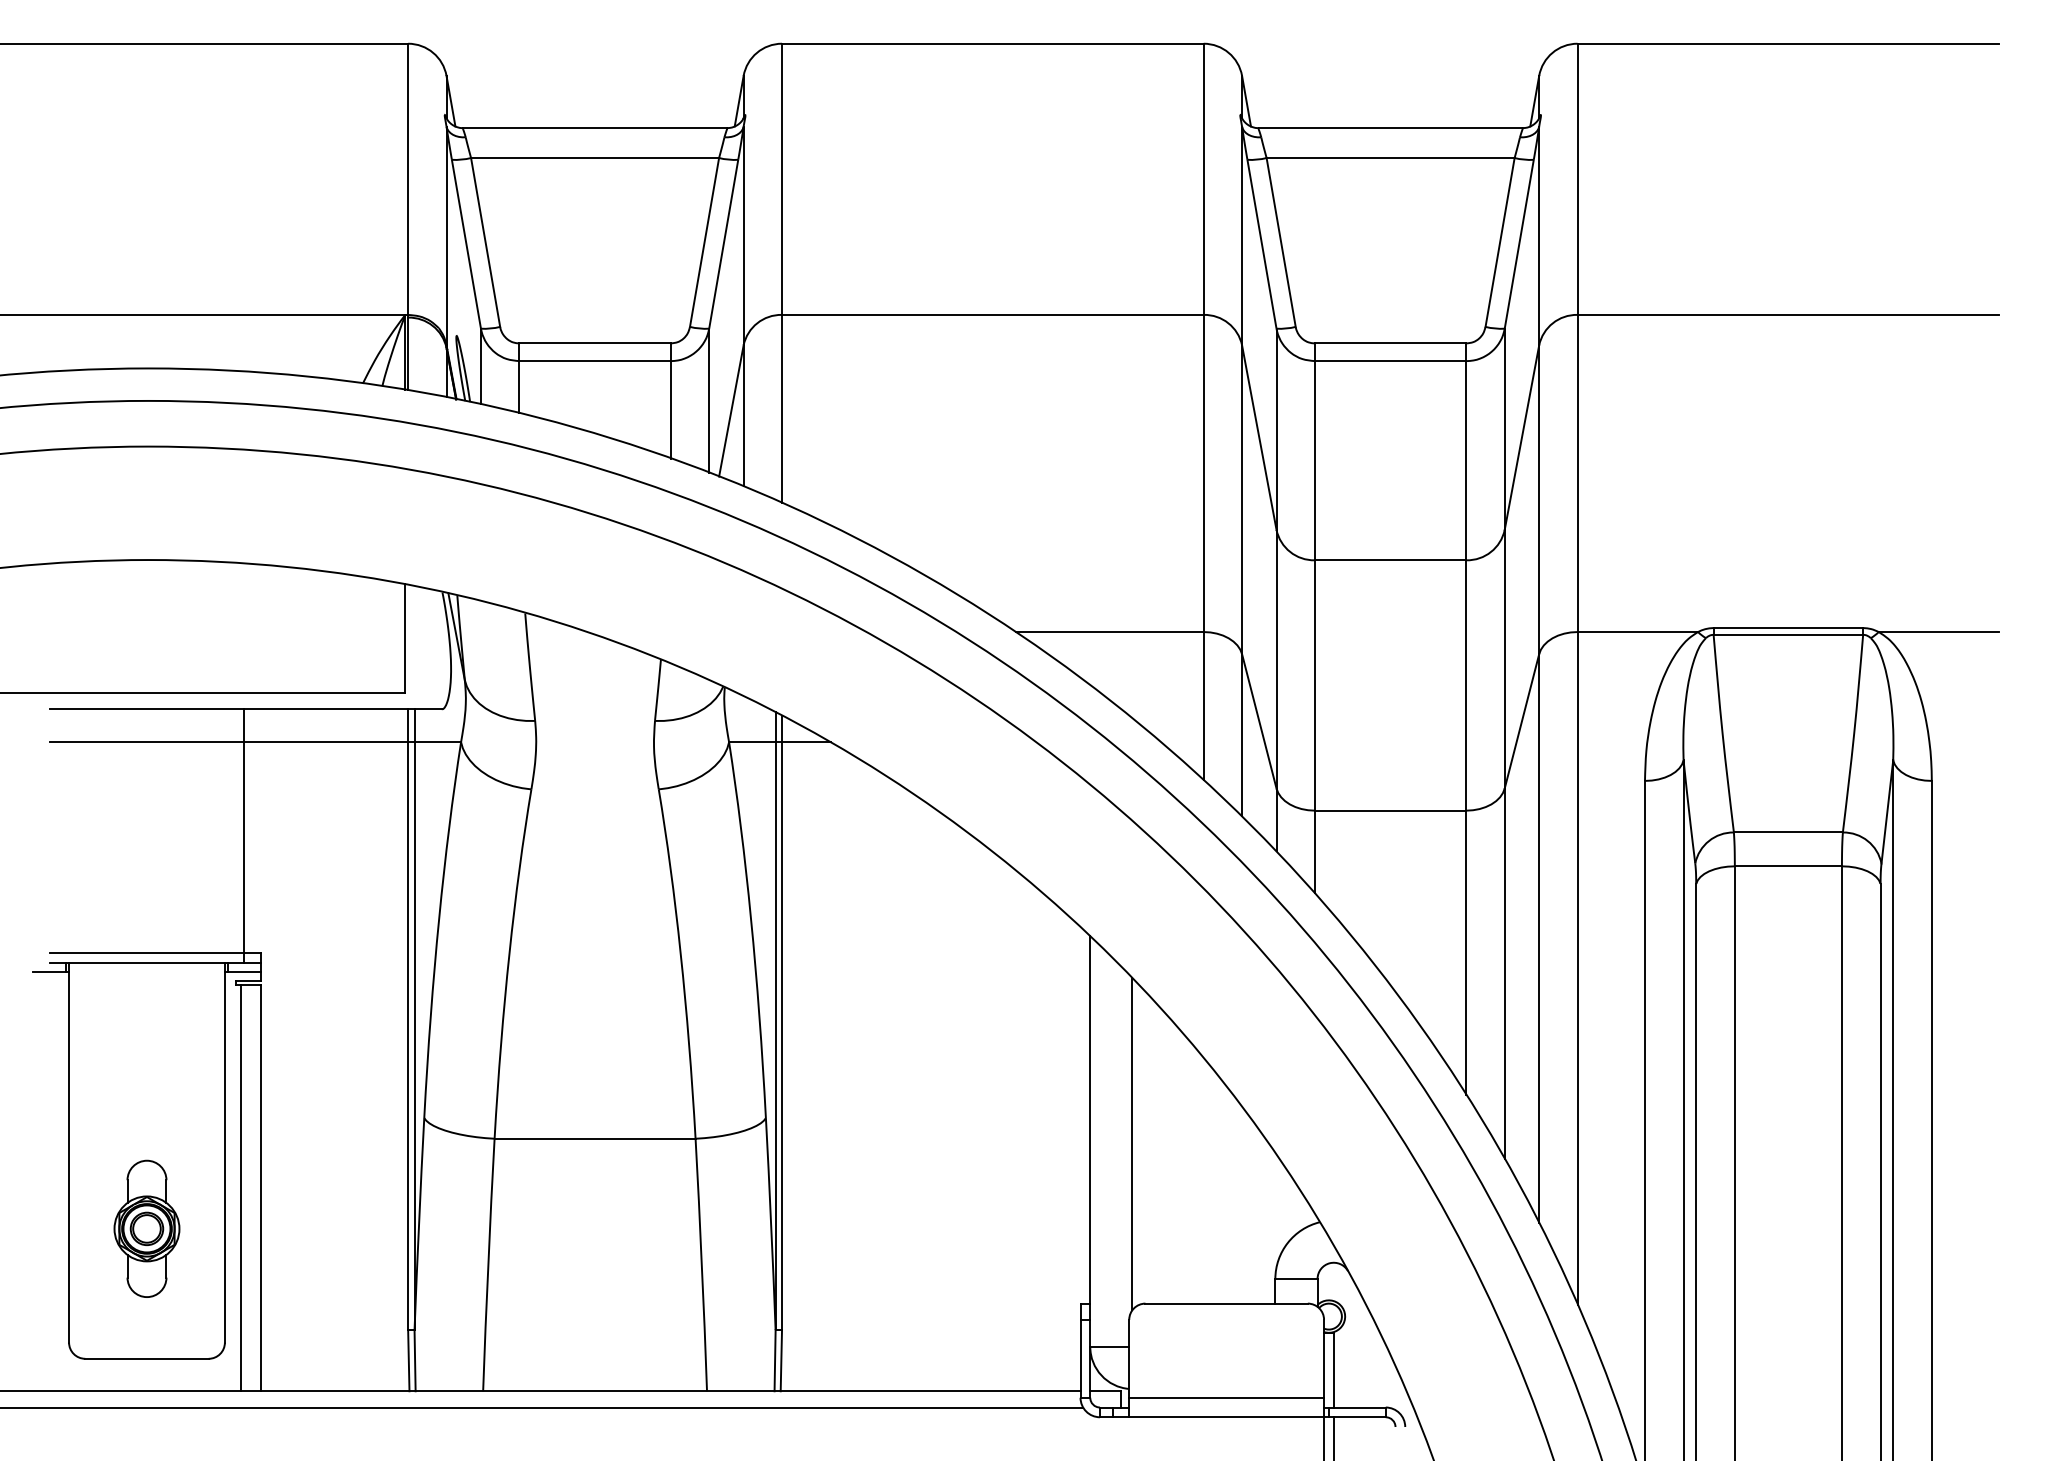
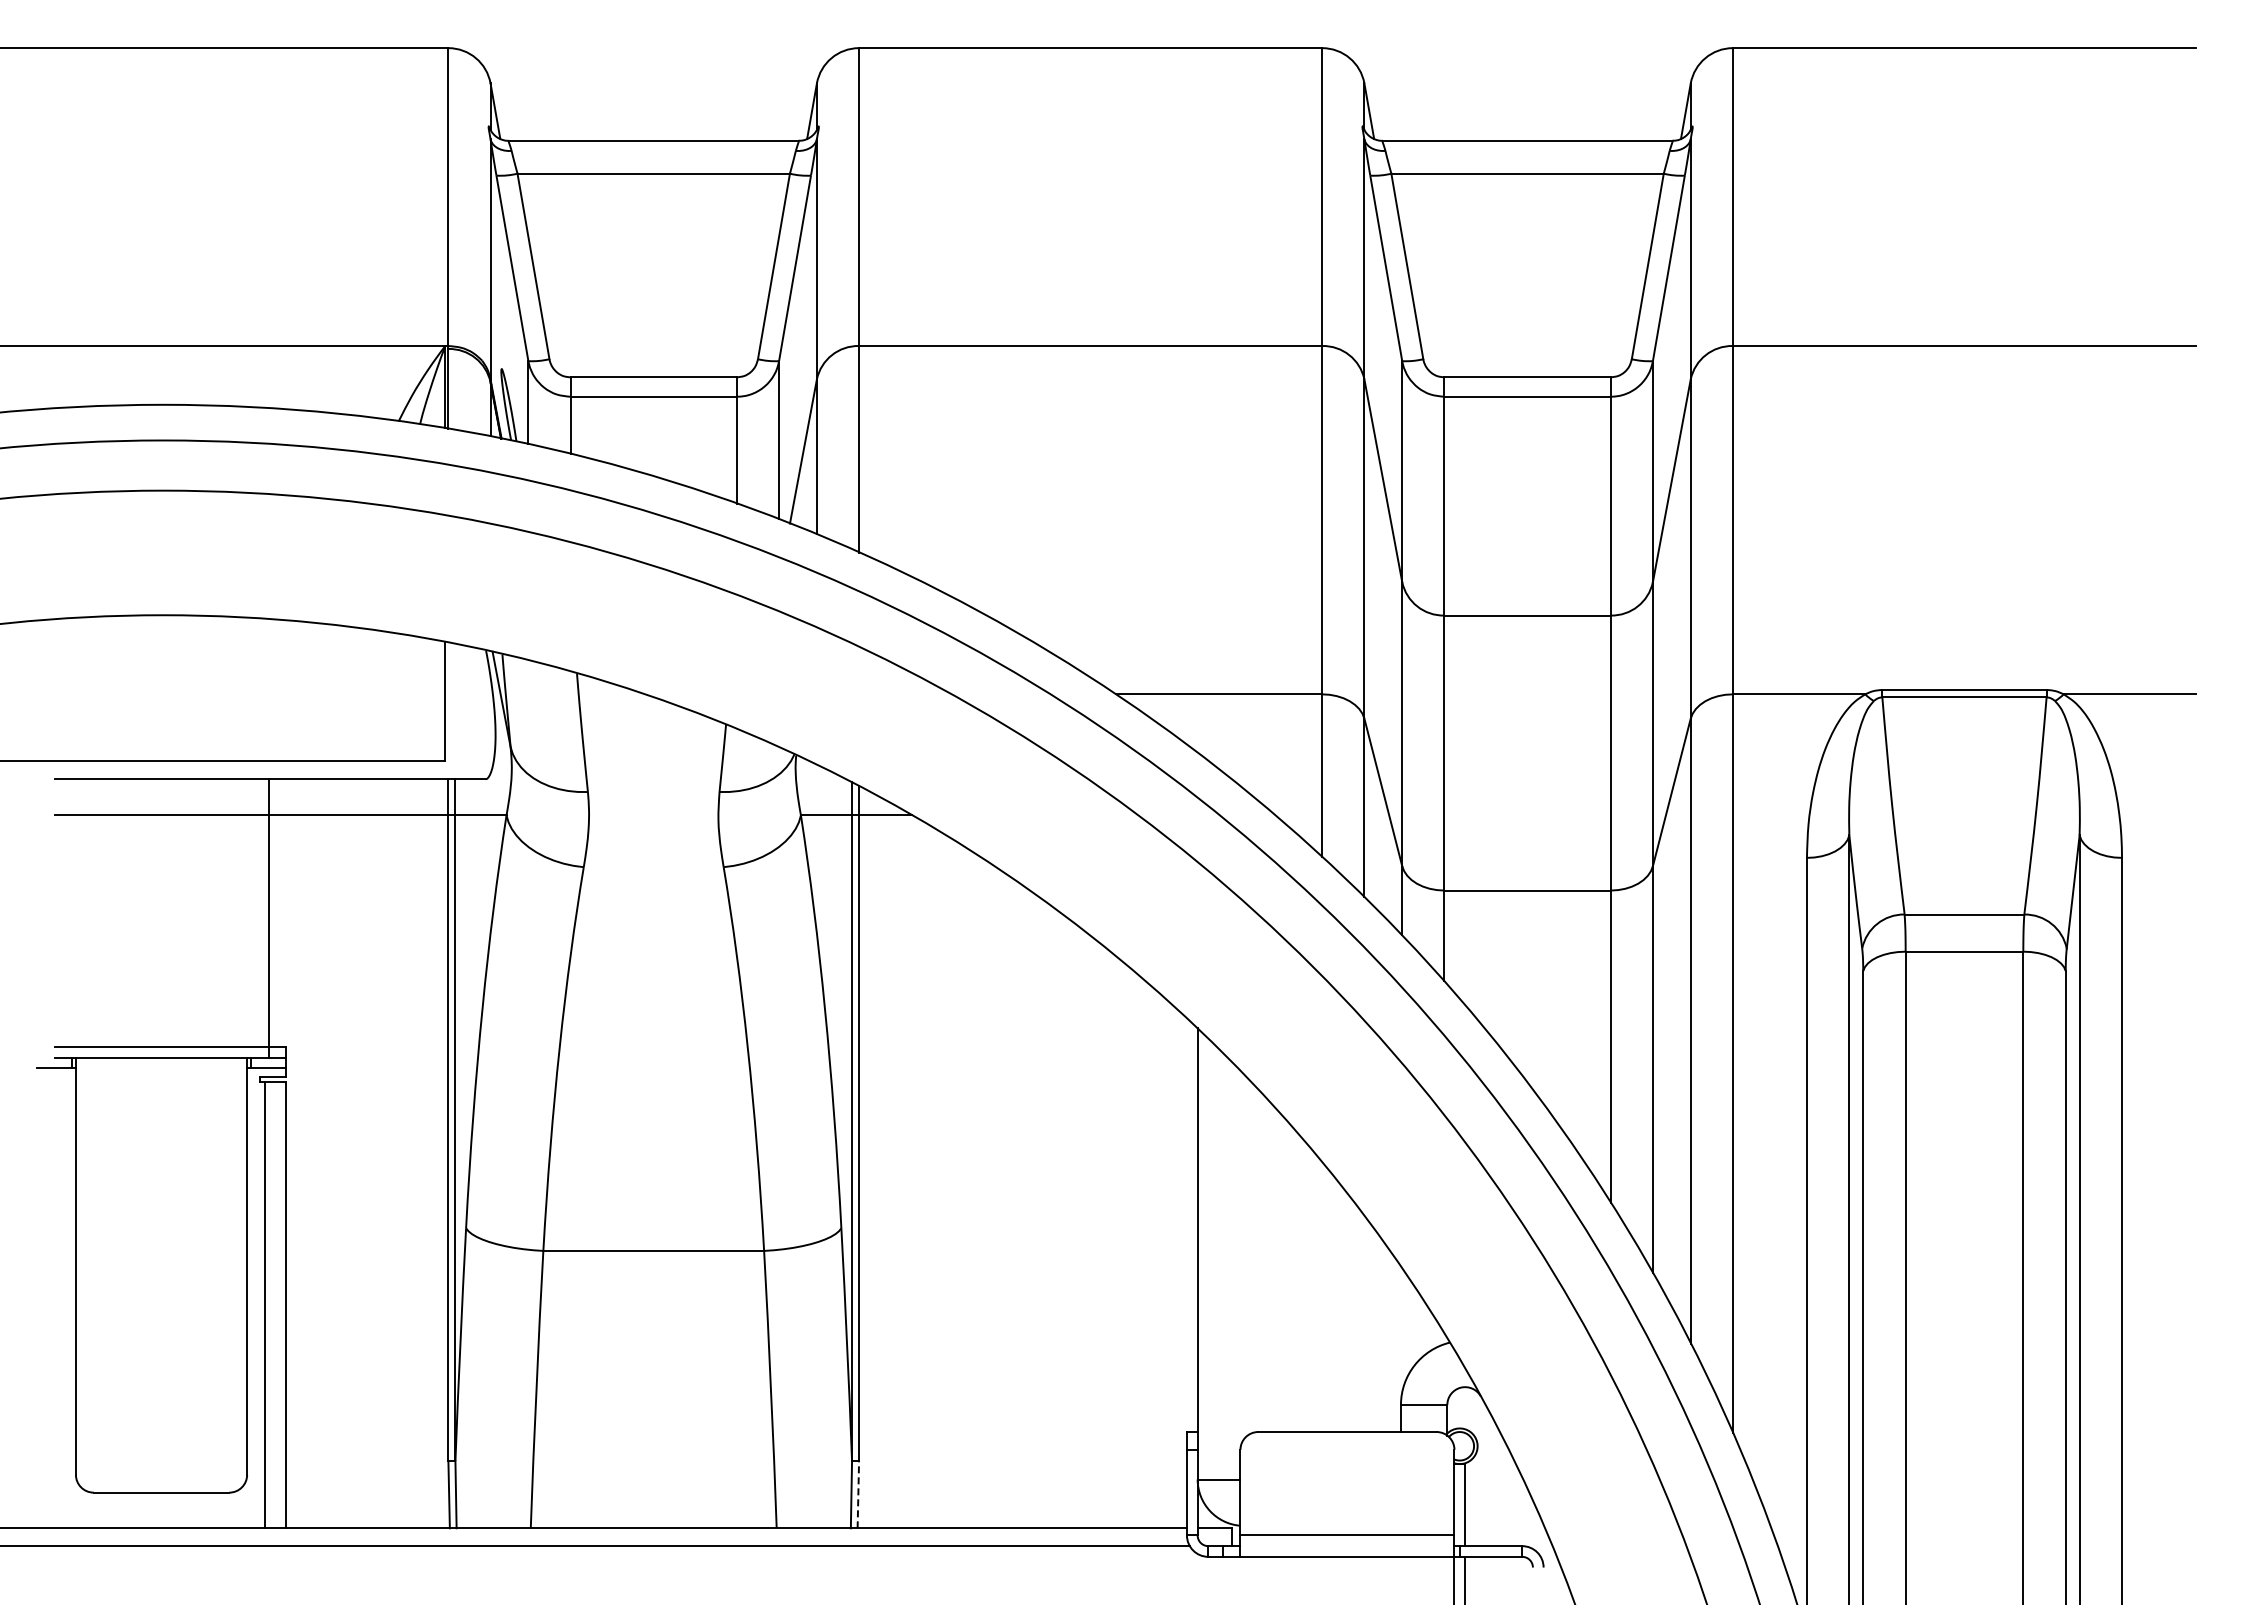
line: (1132, 1143) -> (1244, 1256), removed
part: (146, 1228) -> (161, 1349), removed
line: (781, 1360) -> (858, 1494), solid -> dashed

